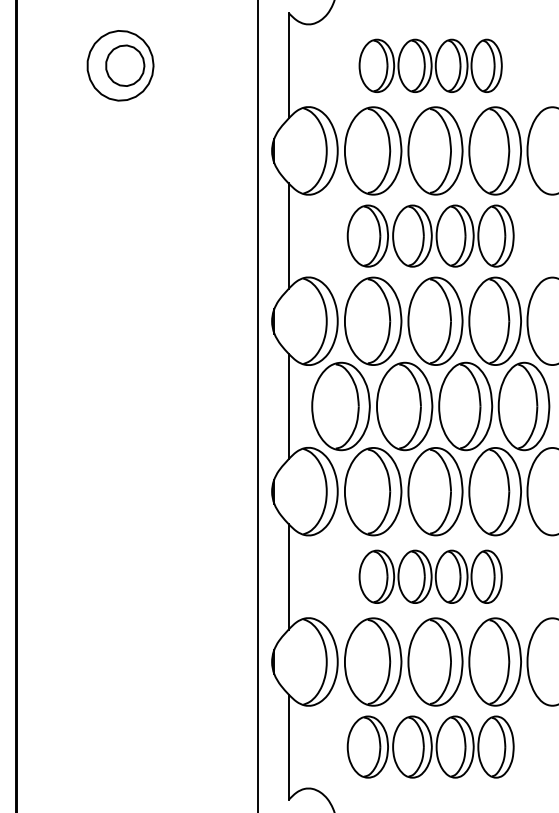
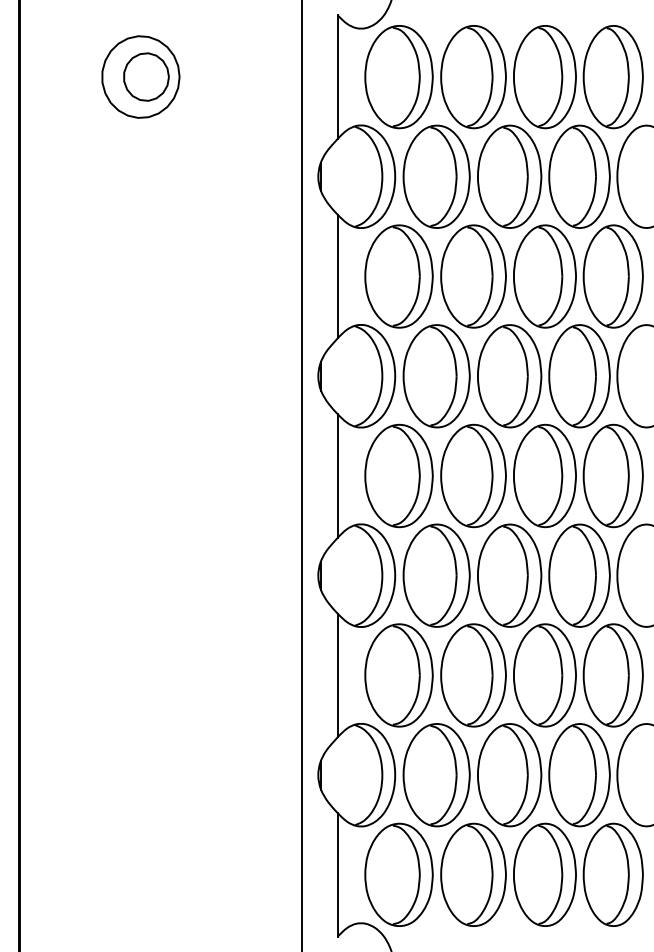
part: (430, 66) -> (503, 77), size x1.67
part: (430, 236) -> (503, 276), size x1.43
part: (430, 576) -> (503, 675), size x1.67
part: (430, 746) -> (503, 874), size x1.43

